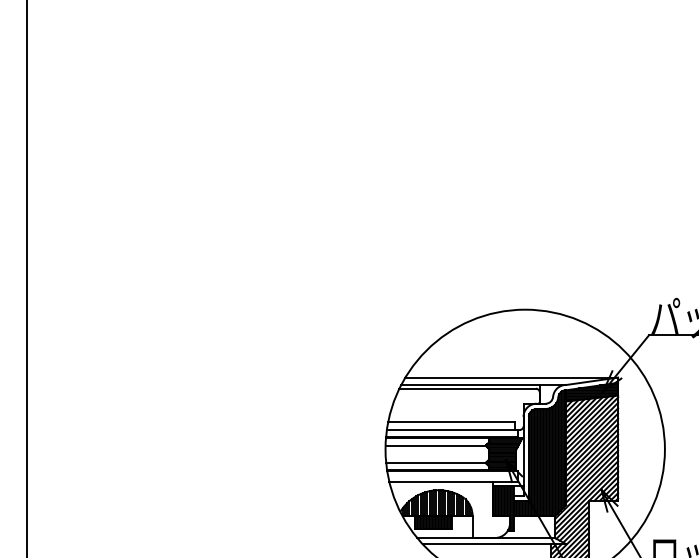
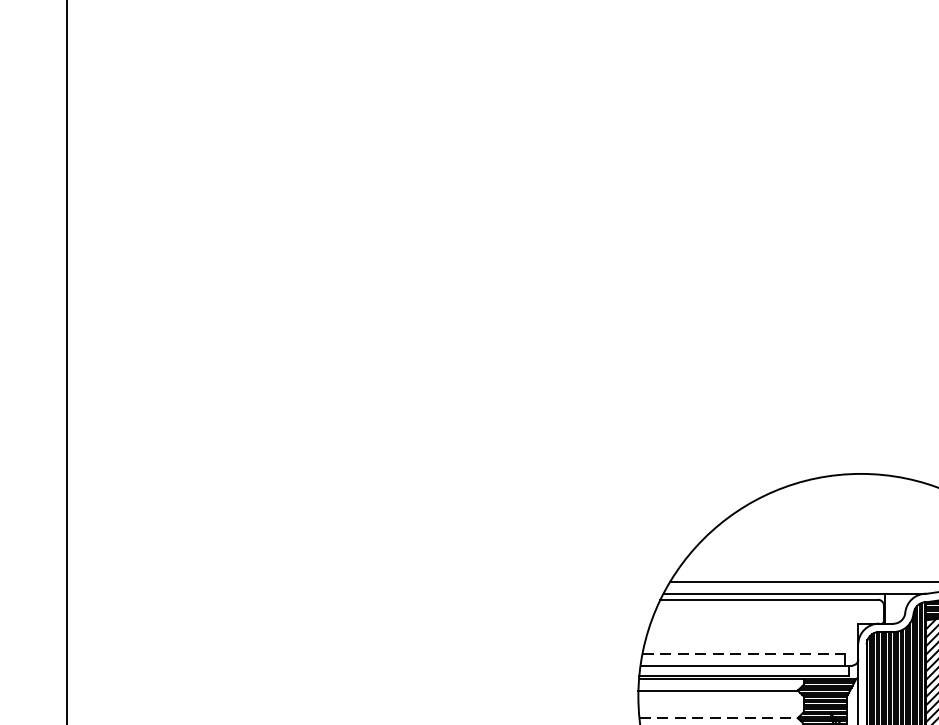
line: (451, 422) -> (743, 653), solid -> dashed
line: (435, 463) -> (717, 718), solid -> dashed

